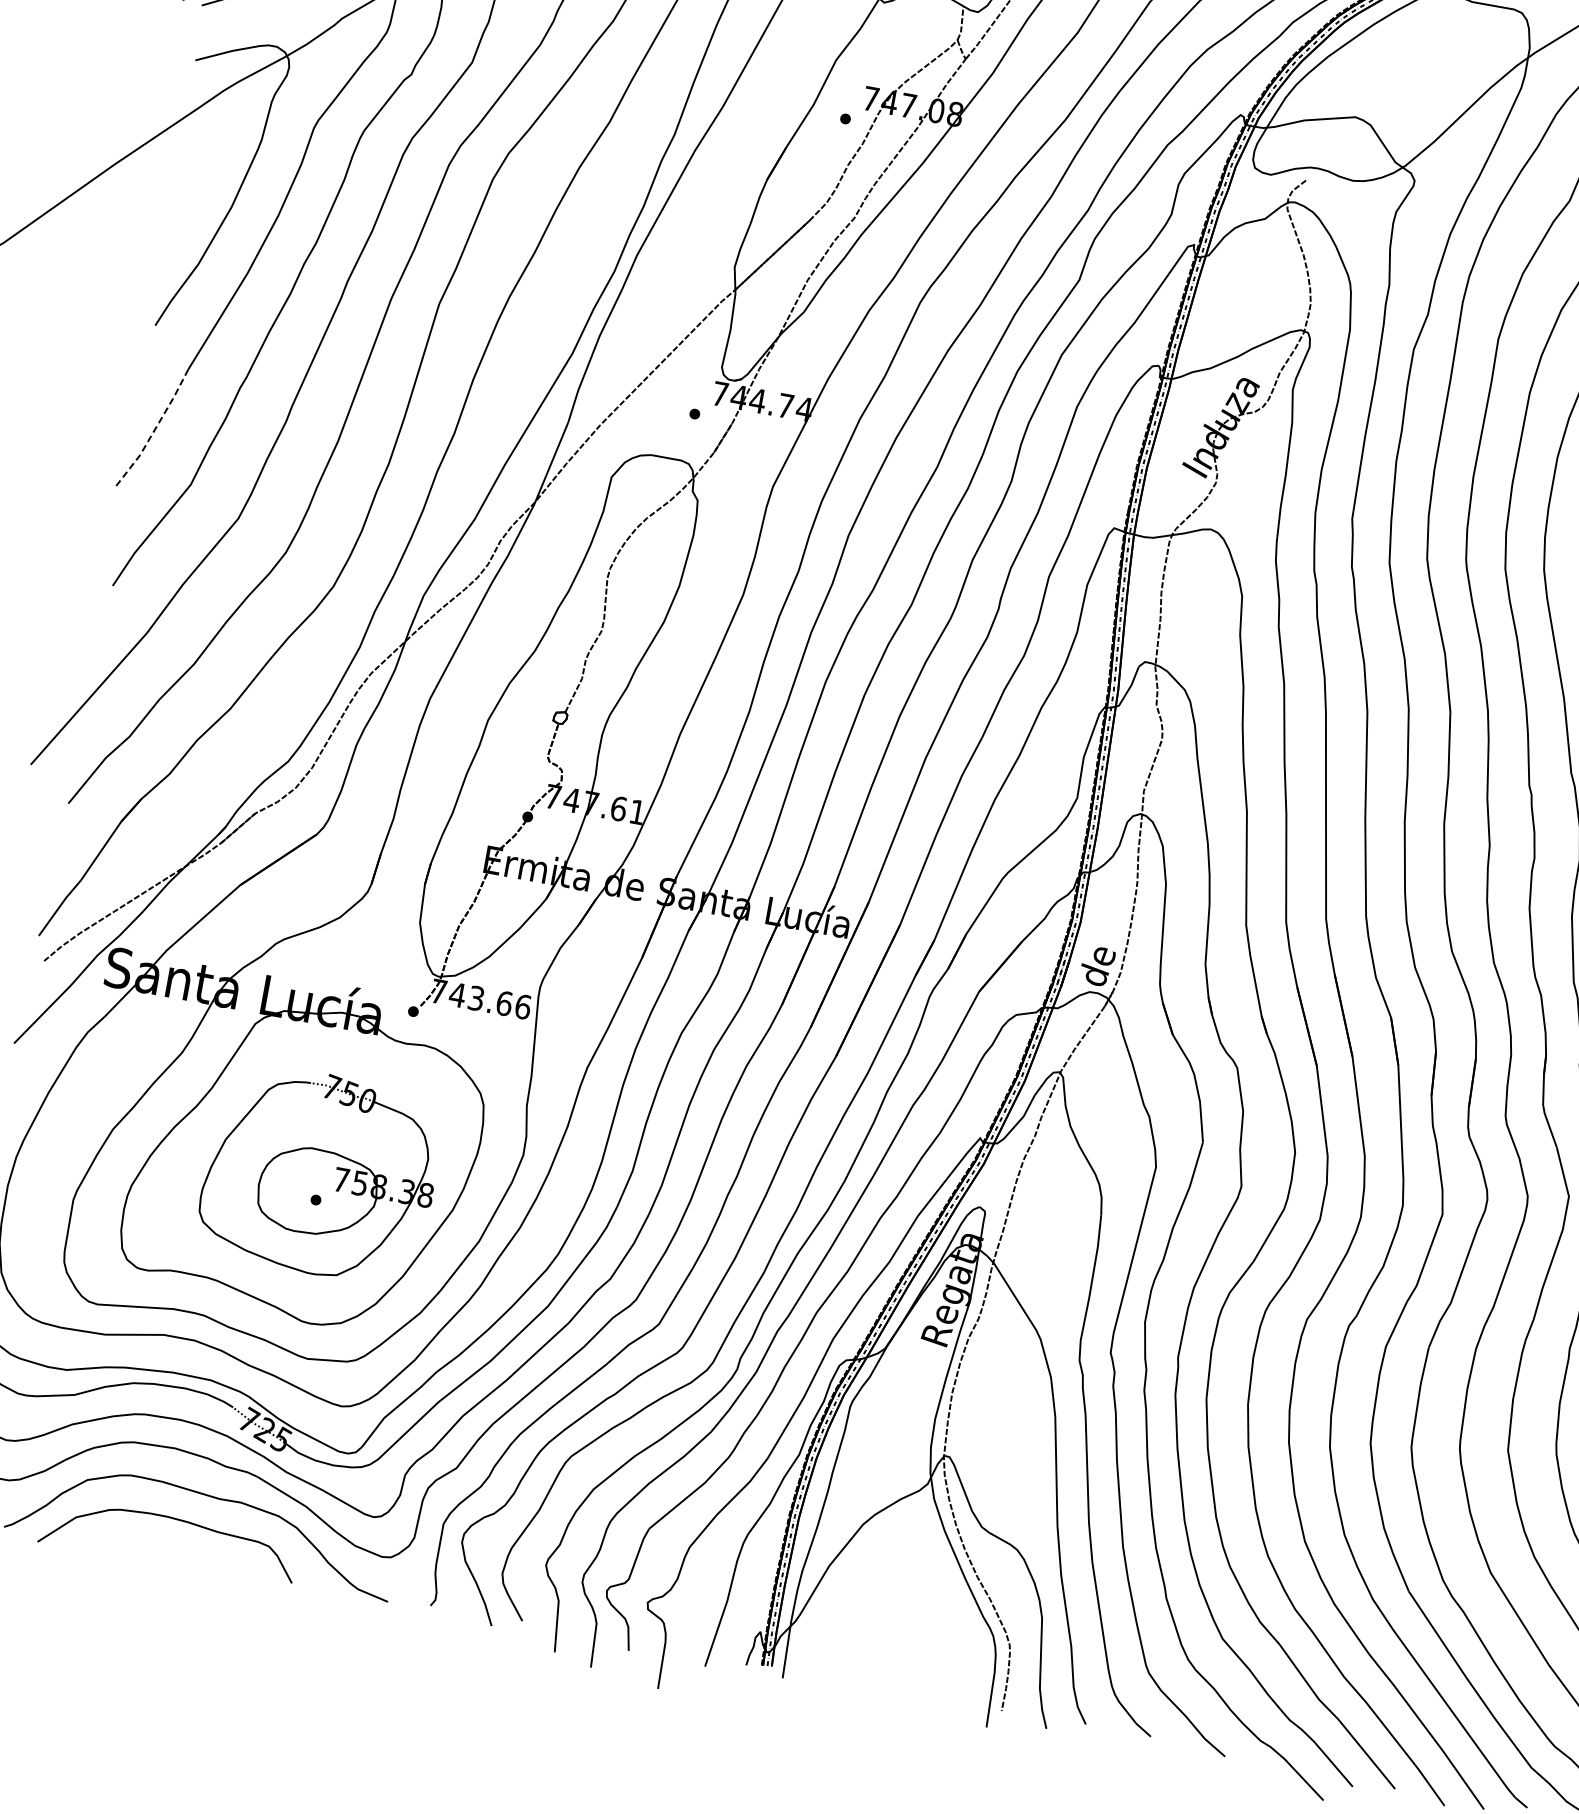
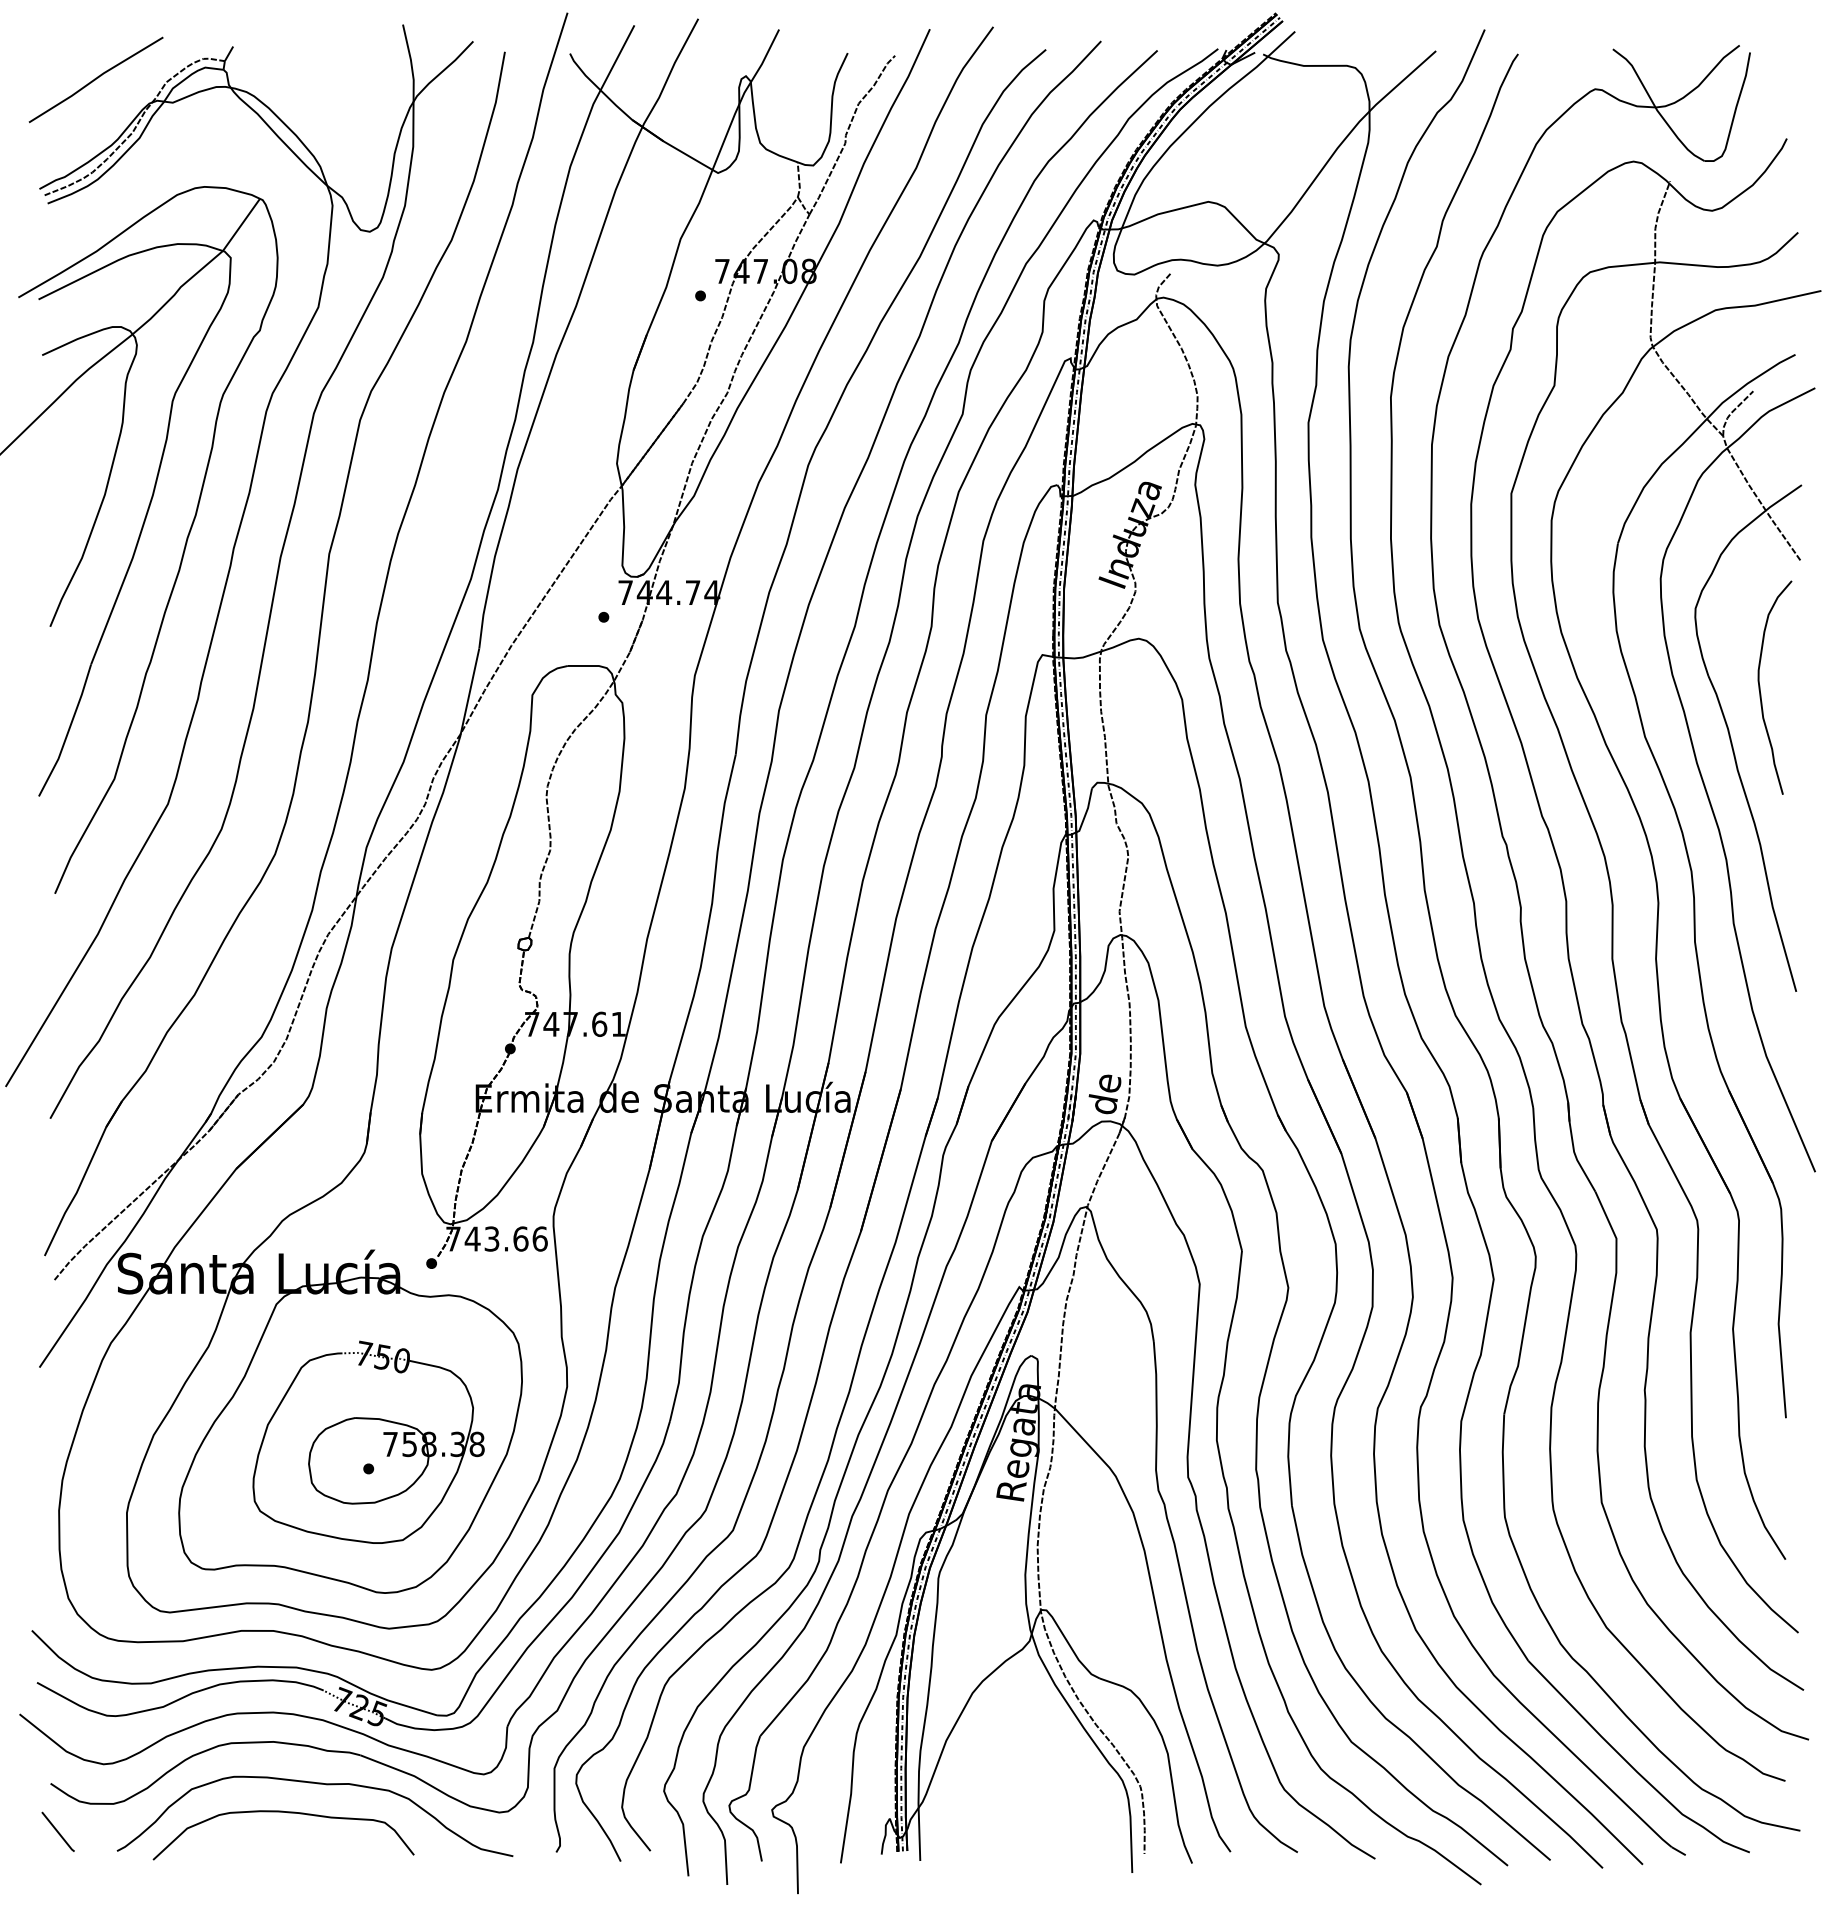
line: (154, 430) -> (68, 731), dashed -> solid

